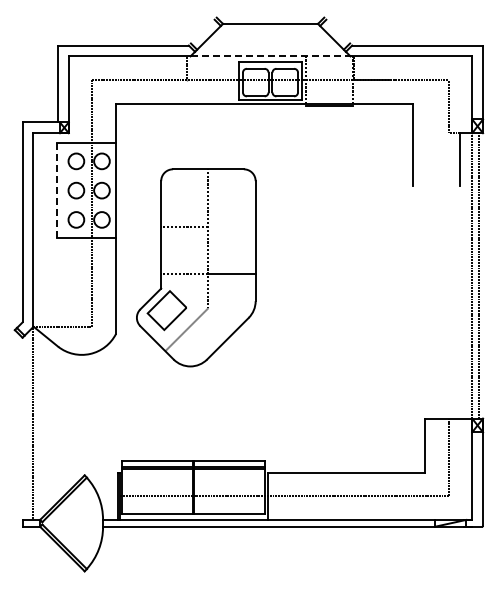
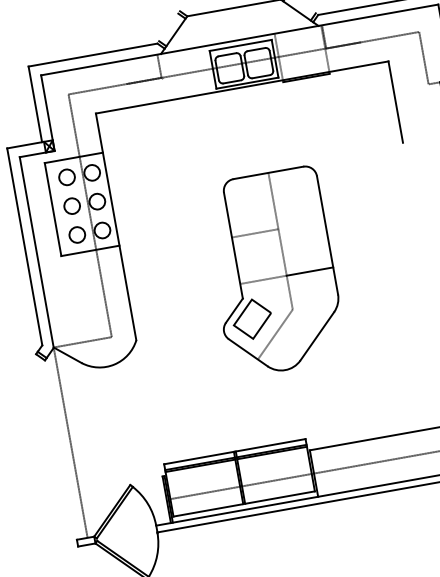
line: (270, 56) -> (239, 40), dashed -> solid
line: (56, 191) -> (52, 210), dashed -> solid
part: (196, 267) -> (273, 271), moved

